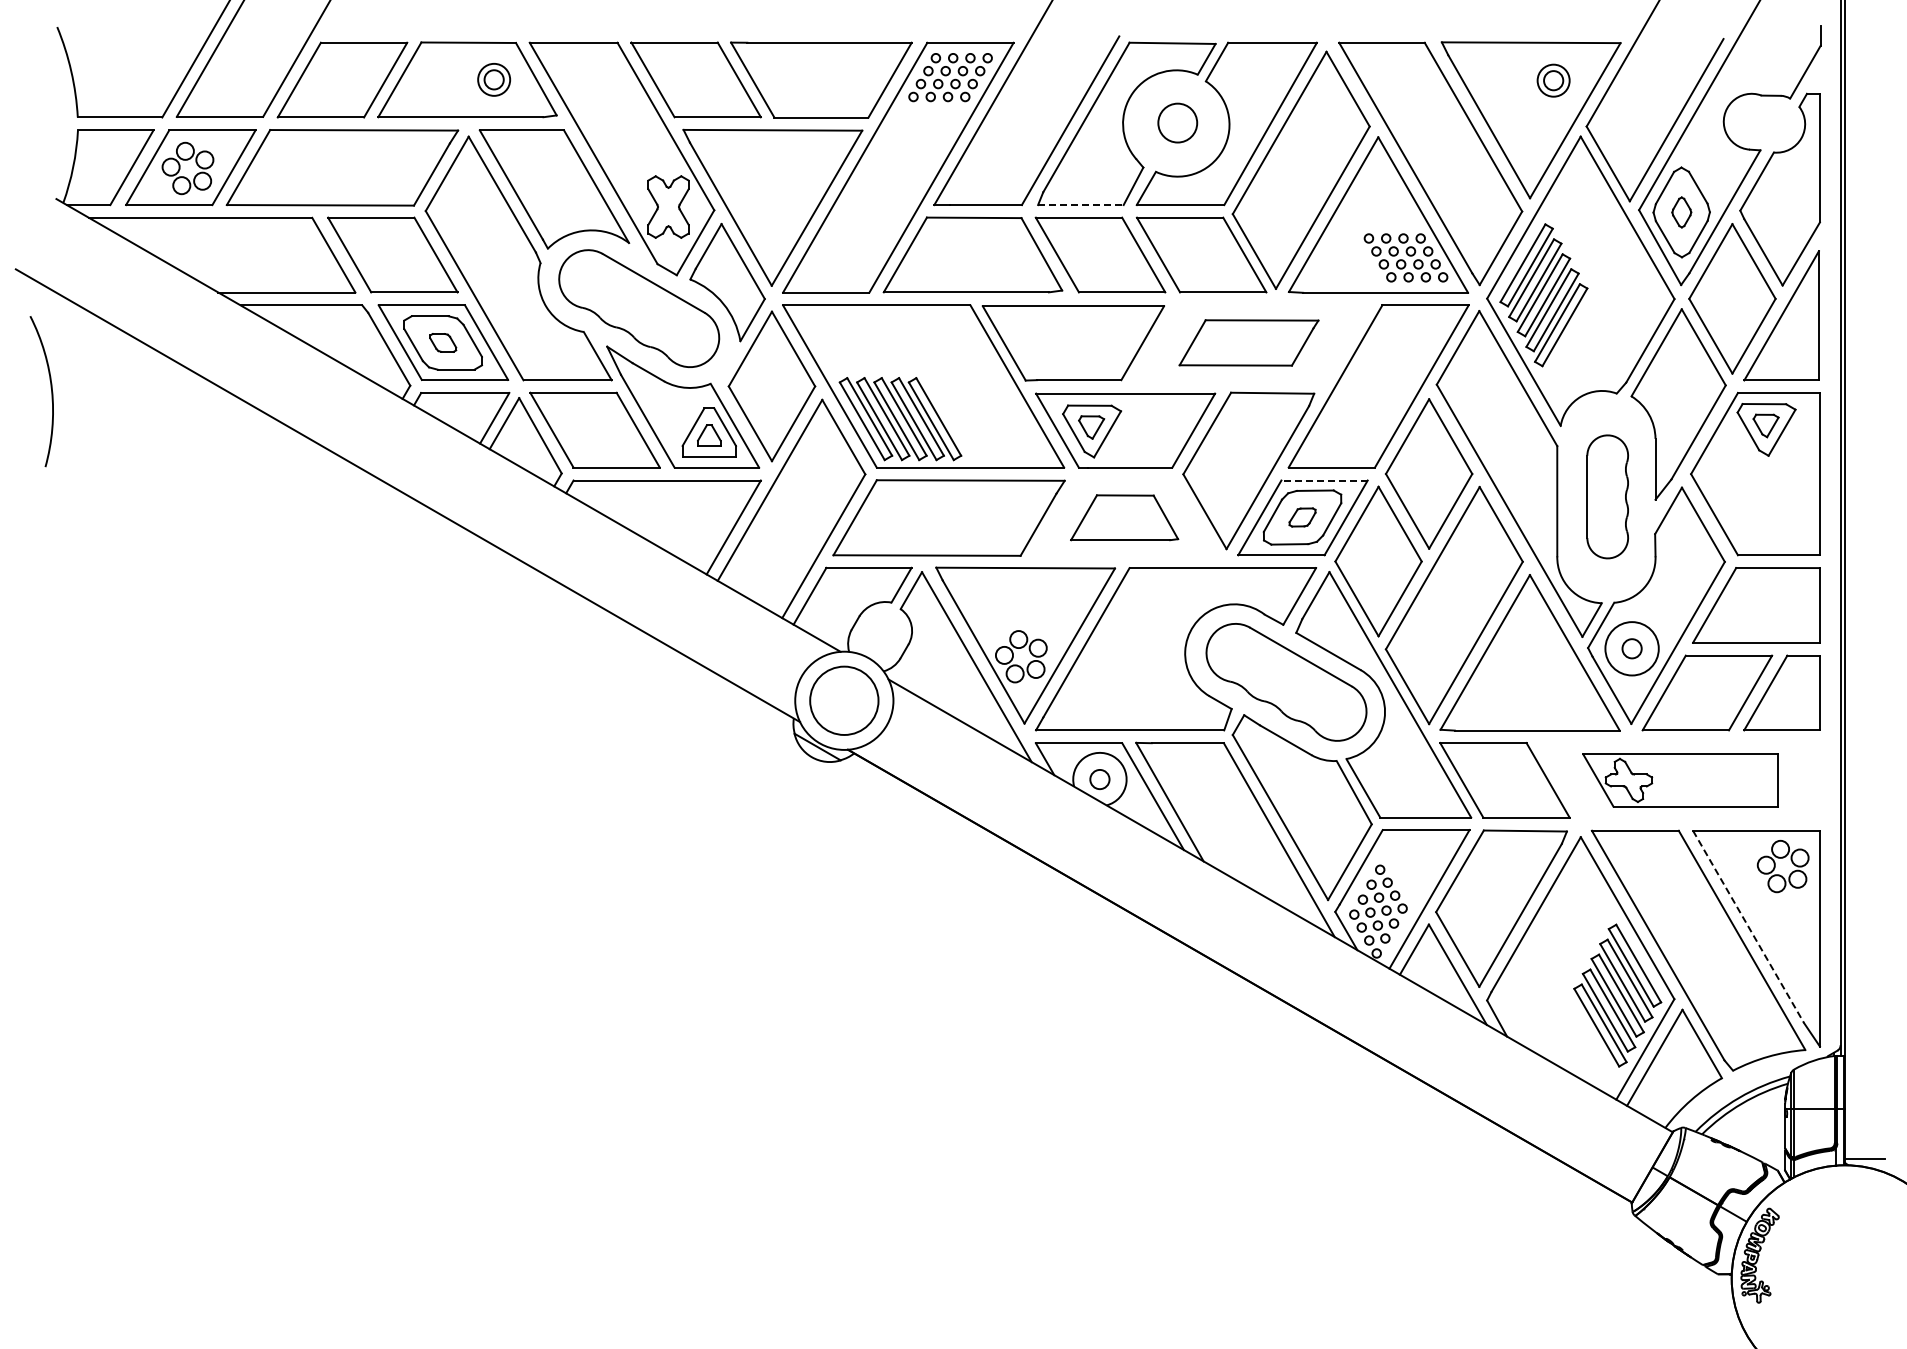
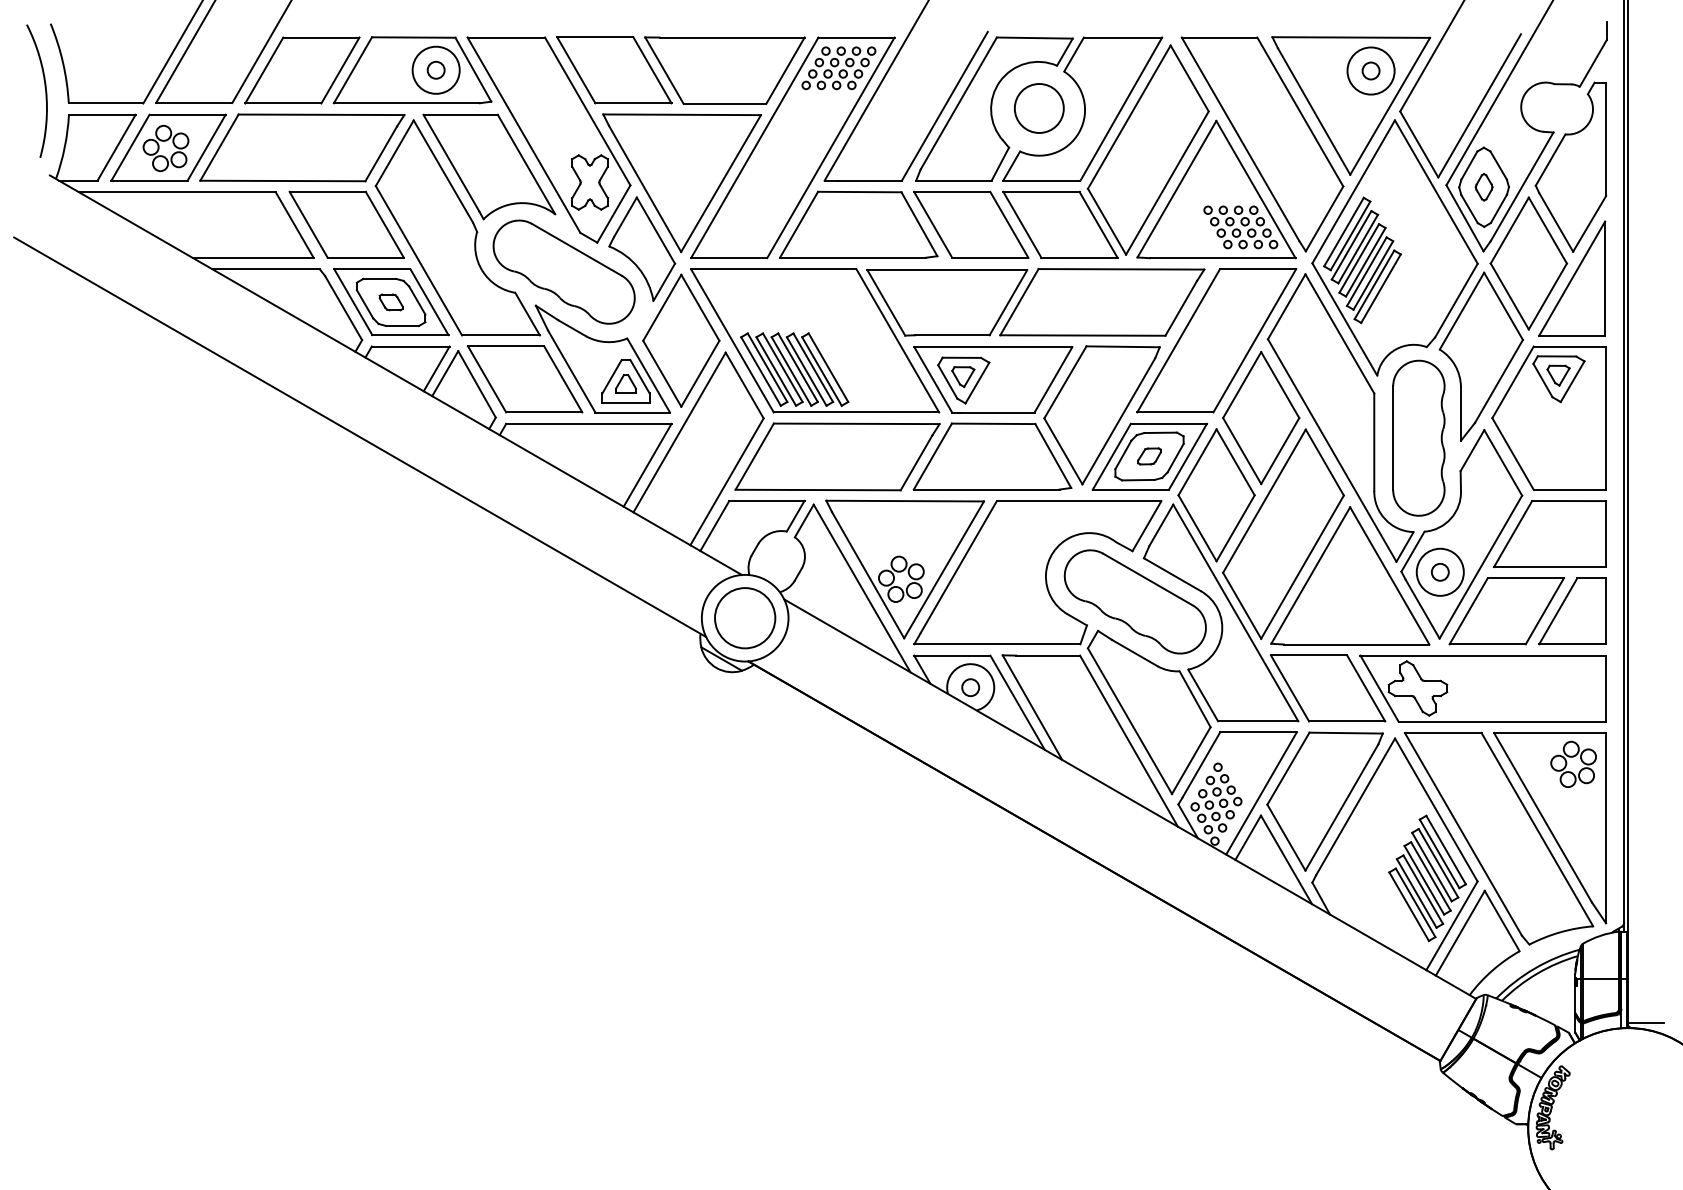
circle: (493, 79) -> (435, 69), size x1.67
circle: (1553, 80) -> (1370, 70), size x1.67
circle: (1177, 122) -> (1039, 107), size x1.43
line: (1080, 205) -> (953, 181), dashed -> solid
part: (1248, 342) -> (1101, 302), size x1.67
arc: (50, 388) -> (44, 88), moved
line: (1324, 480) -> (1168, 423), dashed -> solid
part: (1607, 496) -> (1418, 437), size x1.43
part: (1124, 517) -> (992, 456), size x1.67
part: (1680, 780) -> (1483, 688), size x1.43
line: (1748, 926) -> (1543, 817), dashed -> solid

